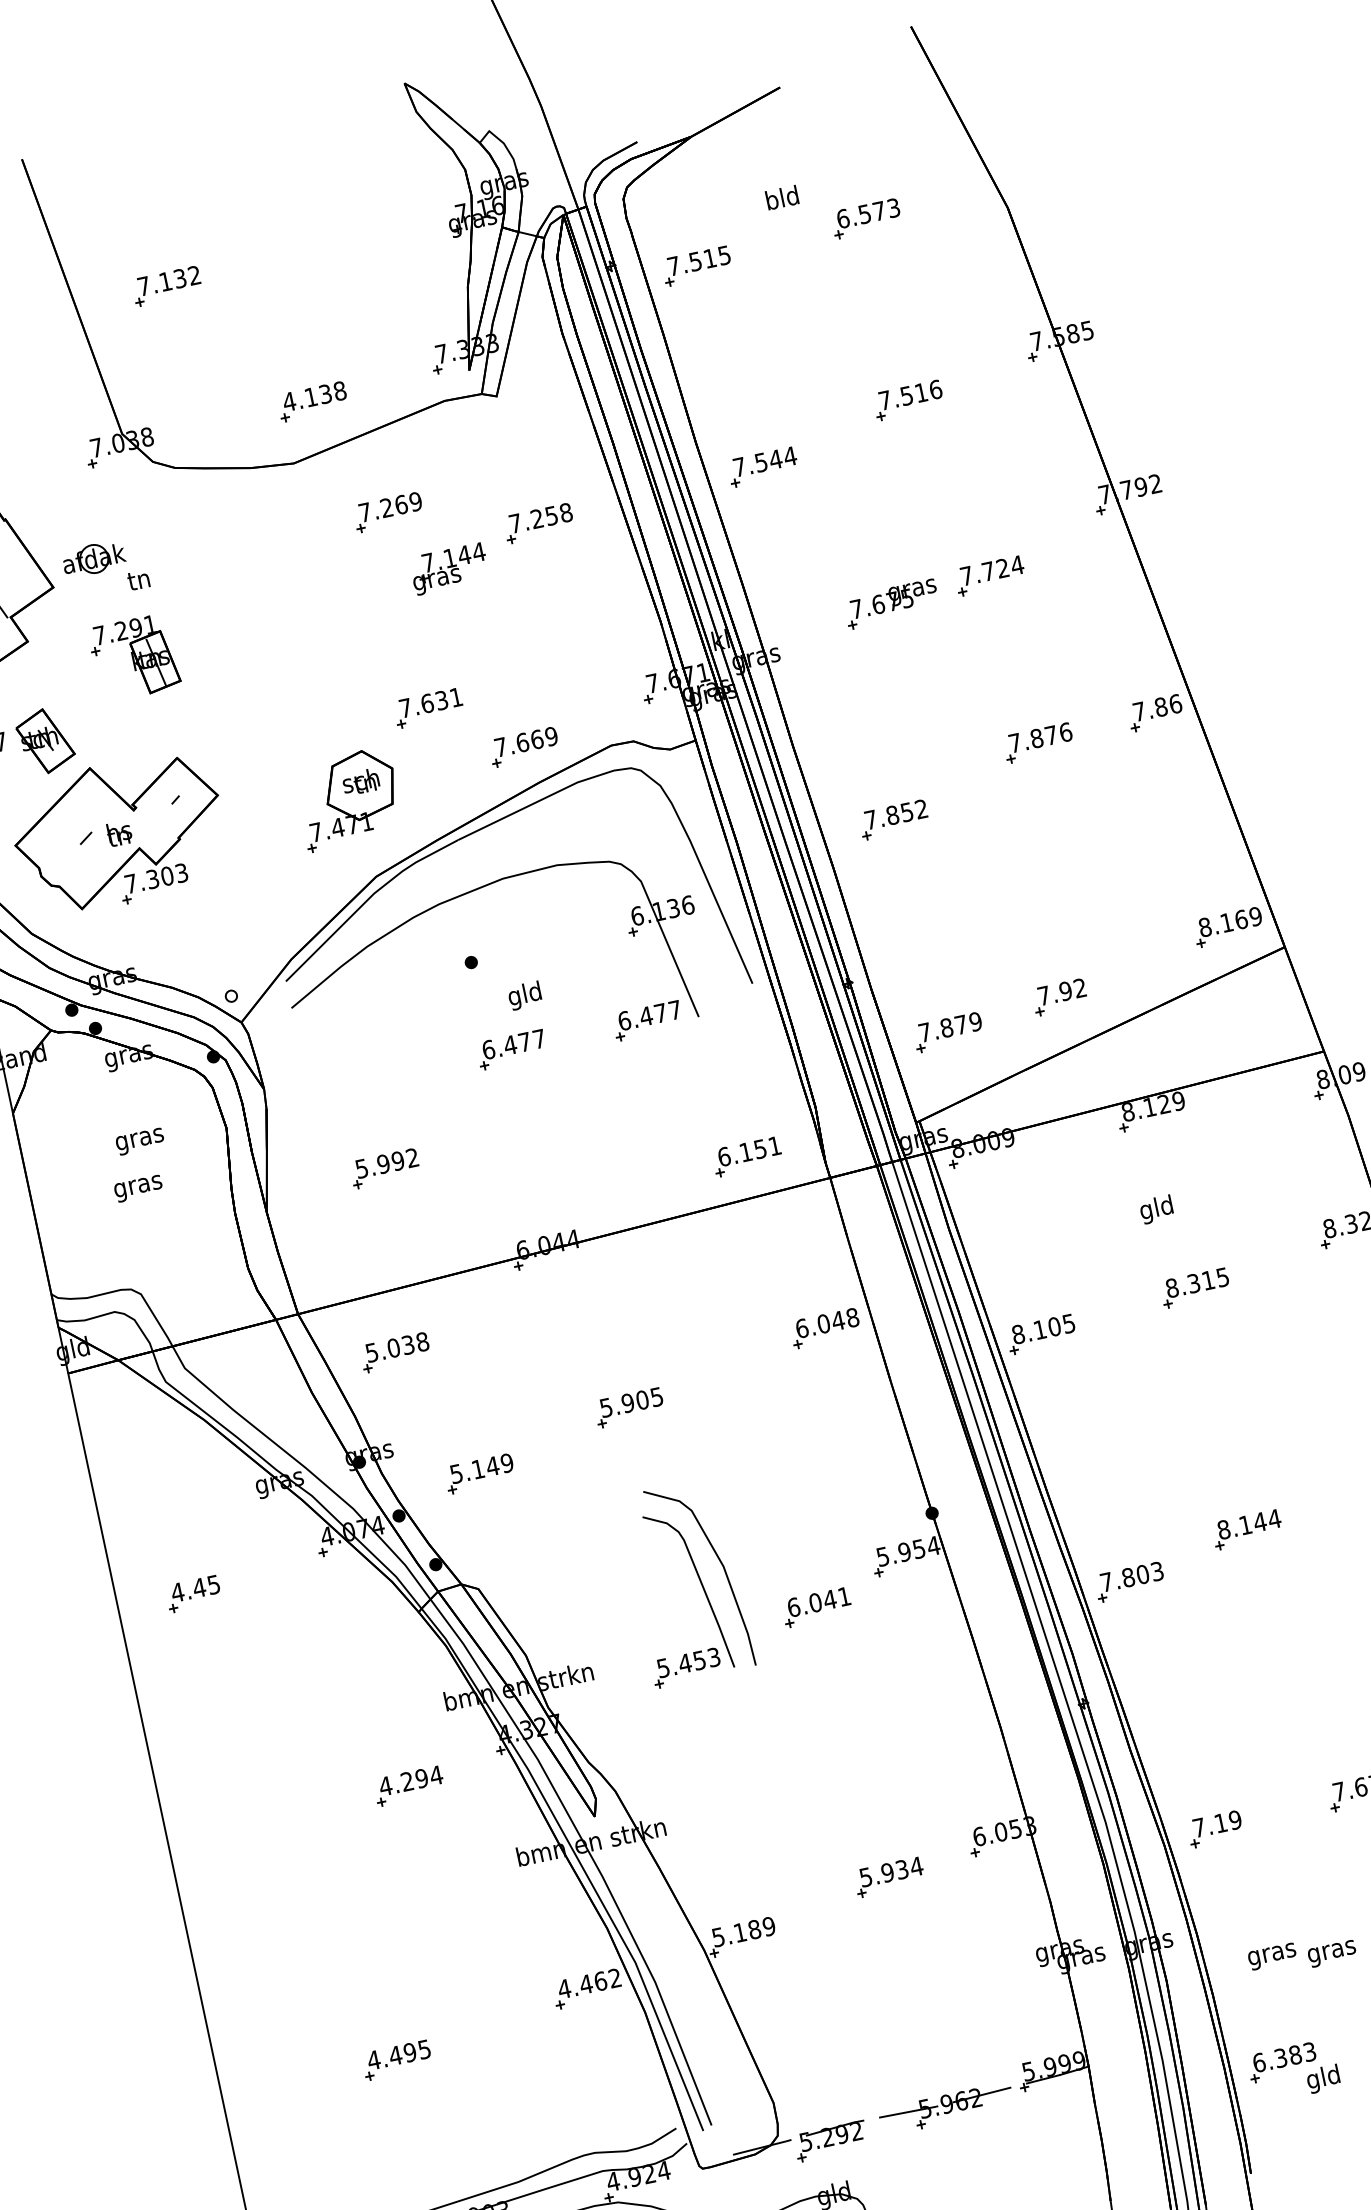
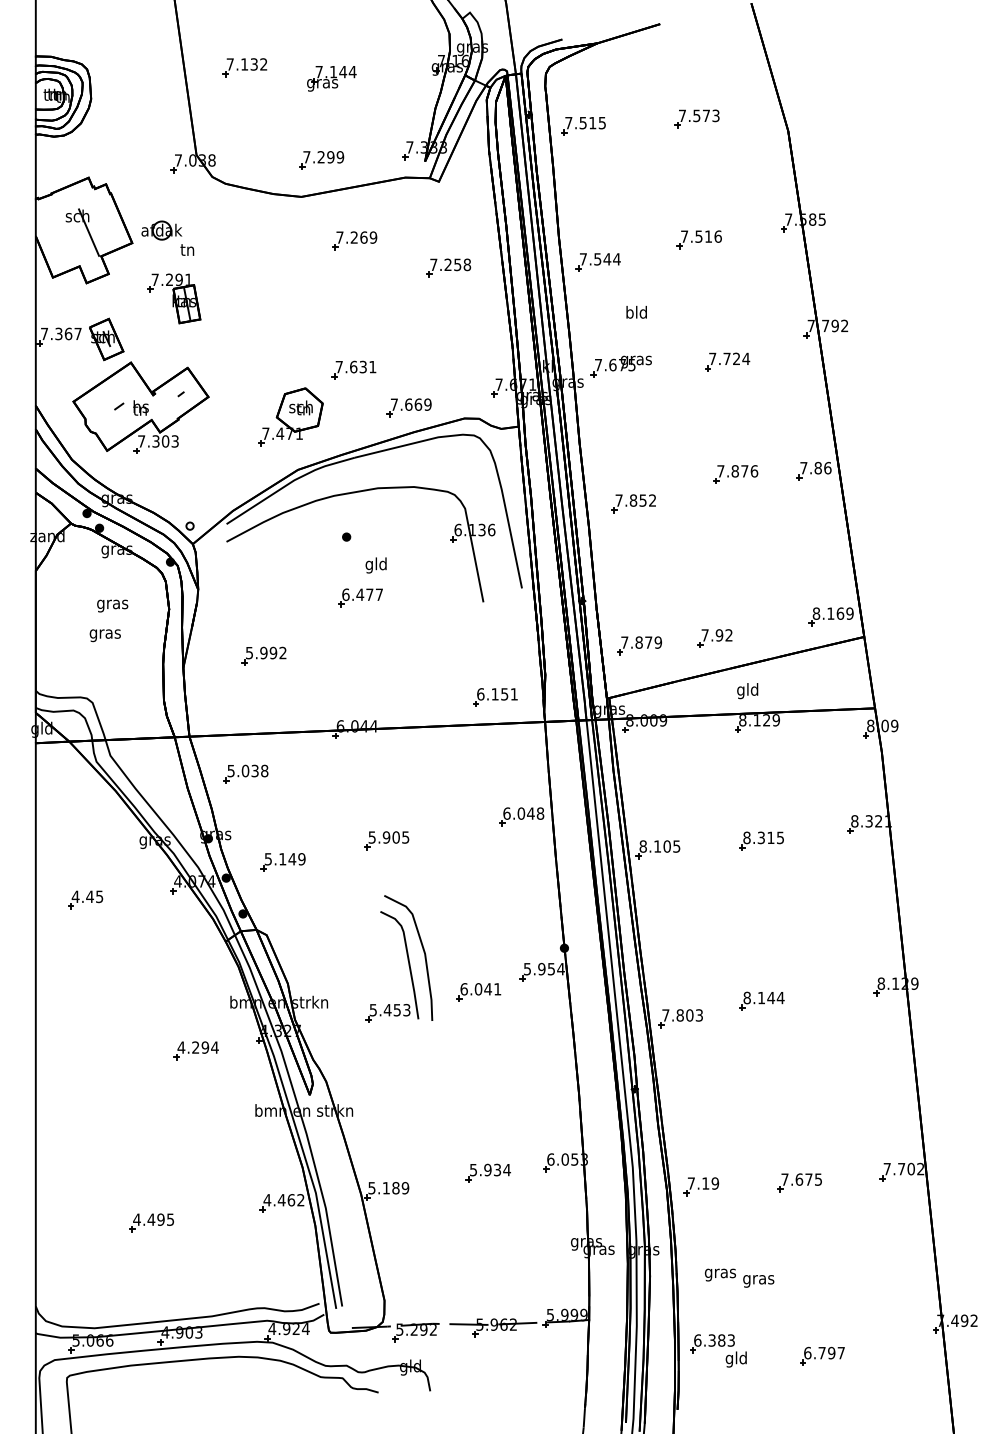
text: (781, 196) -> (636, 311), moved
text: (843, 218) -> (682, 115), 6.573 -> 7.573
text: (314, 396) -> (323, 157), 4.138 -> 7.299
part: (448, 568) -> (331, 78), moved
part: (890, 604) -> (620, 366), moved
part: (647, 1020) -> (450, 597), removed
text: (1156, 1210) -> (747, 691), moved

